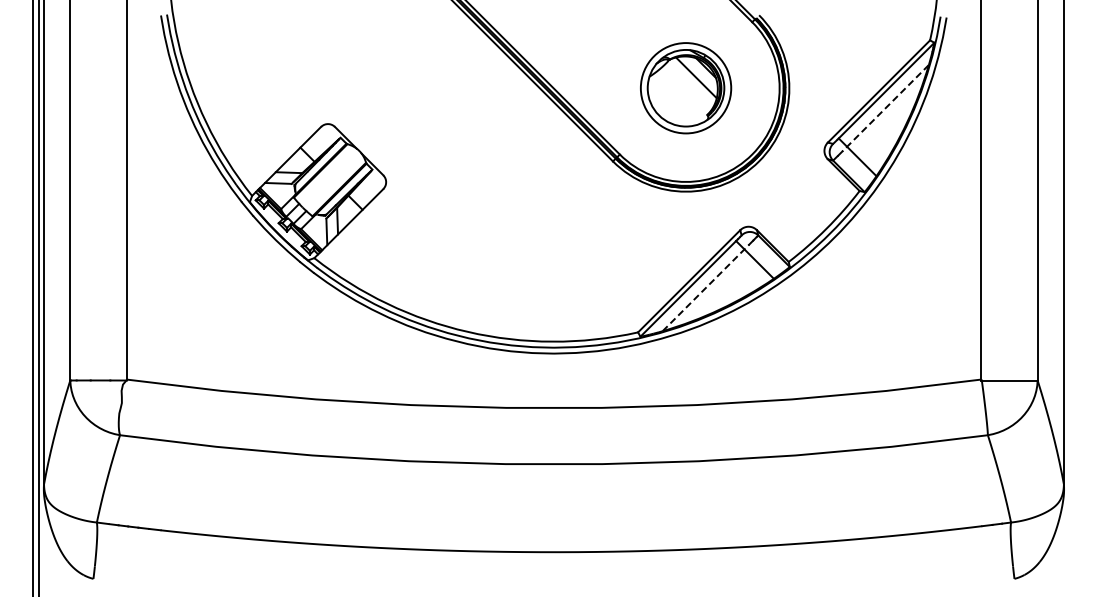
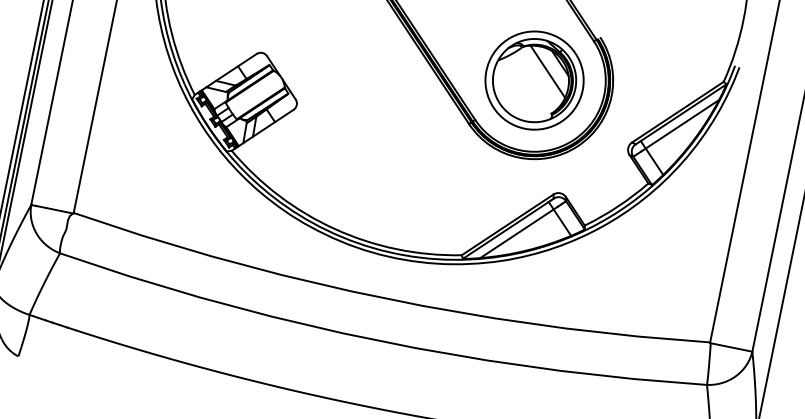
part: (685, 87) -> (534, 79), size x1.43
line: (885, 108) -> (680, 125), dashed -> solid
line: (706, 287) -> (519, 232), dashed -> solid

